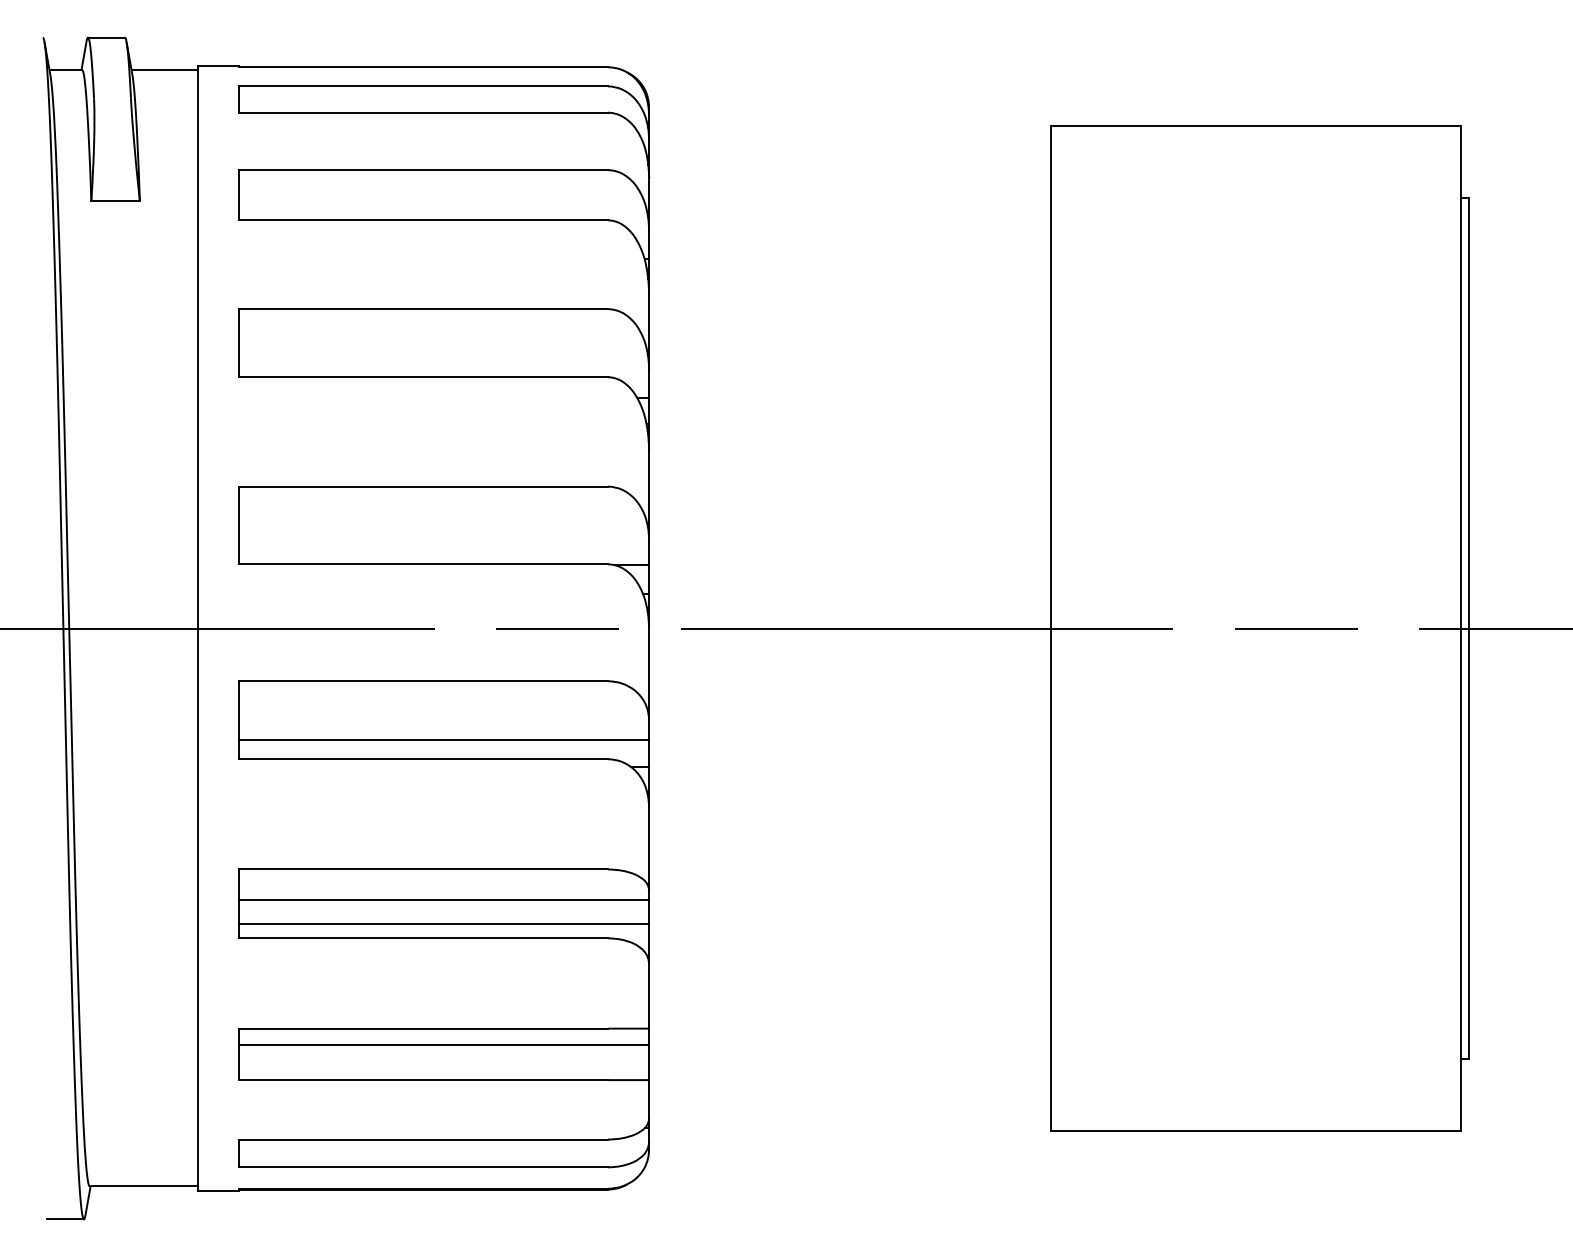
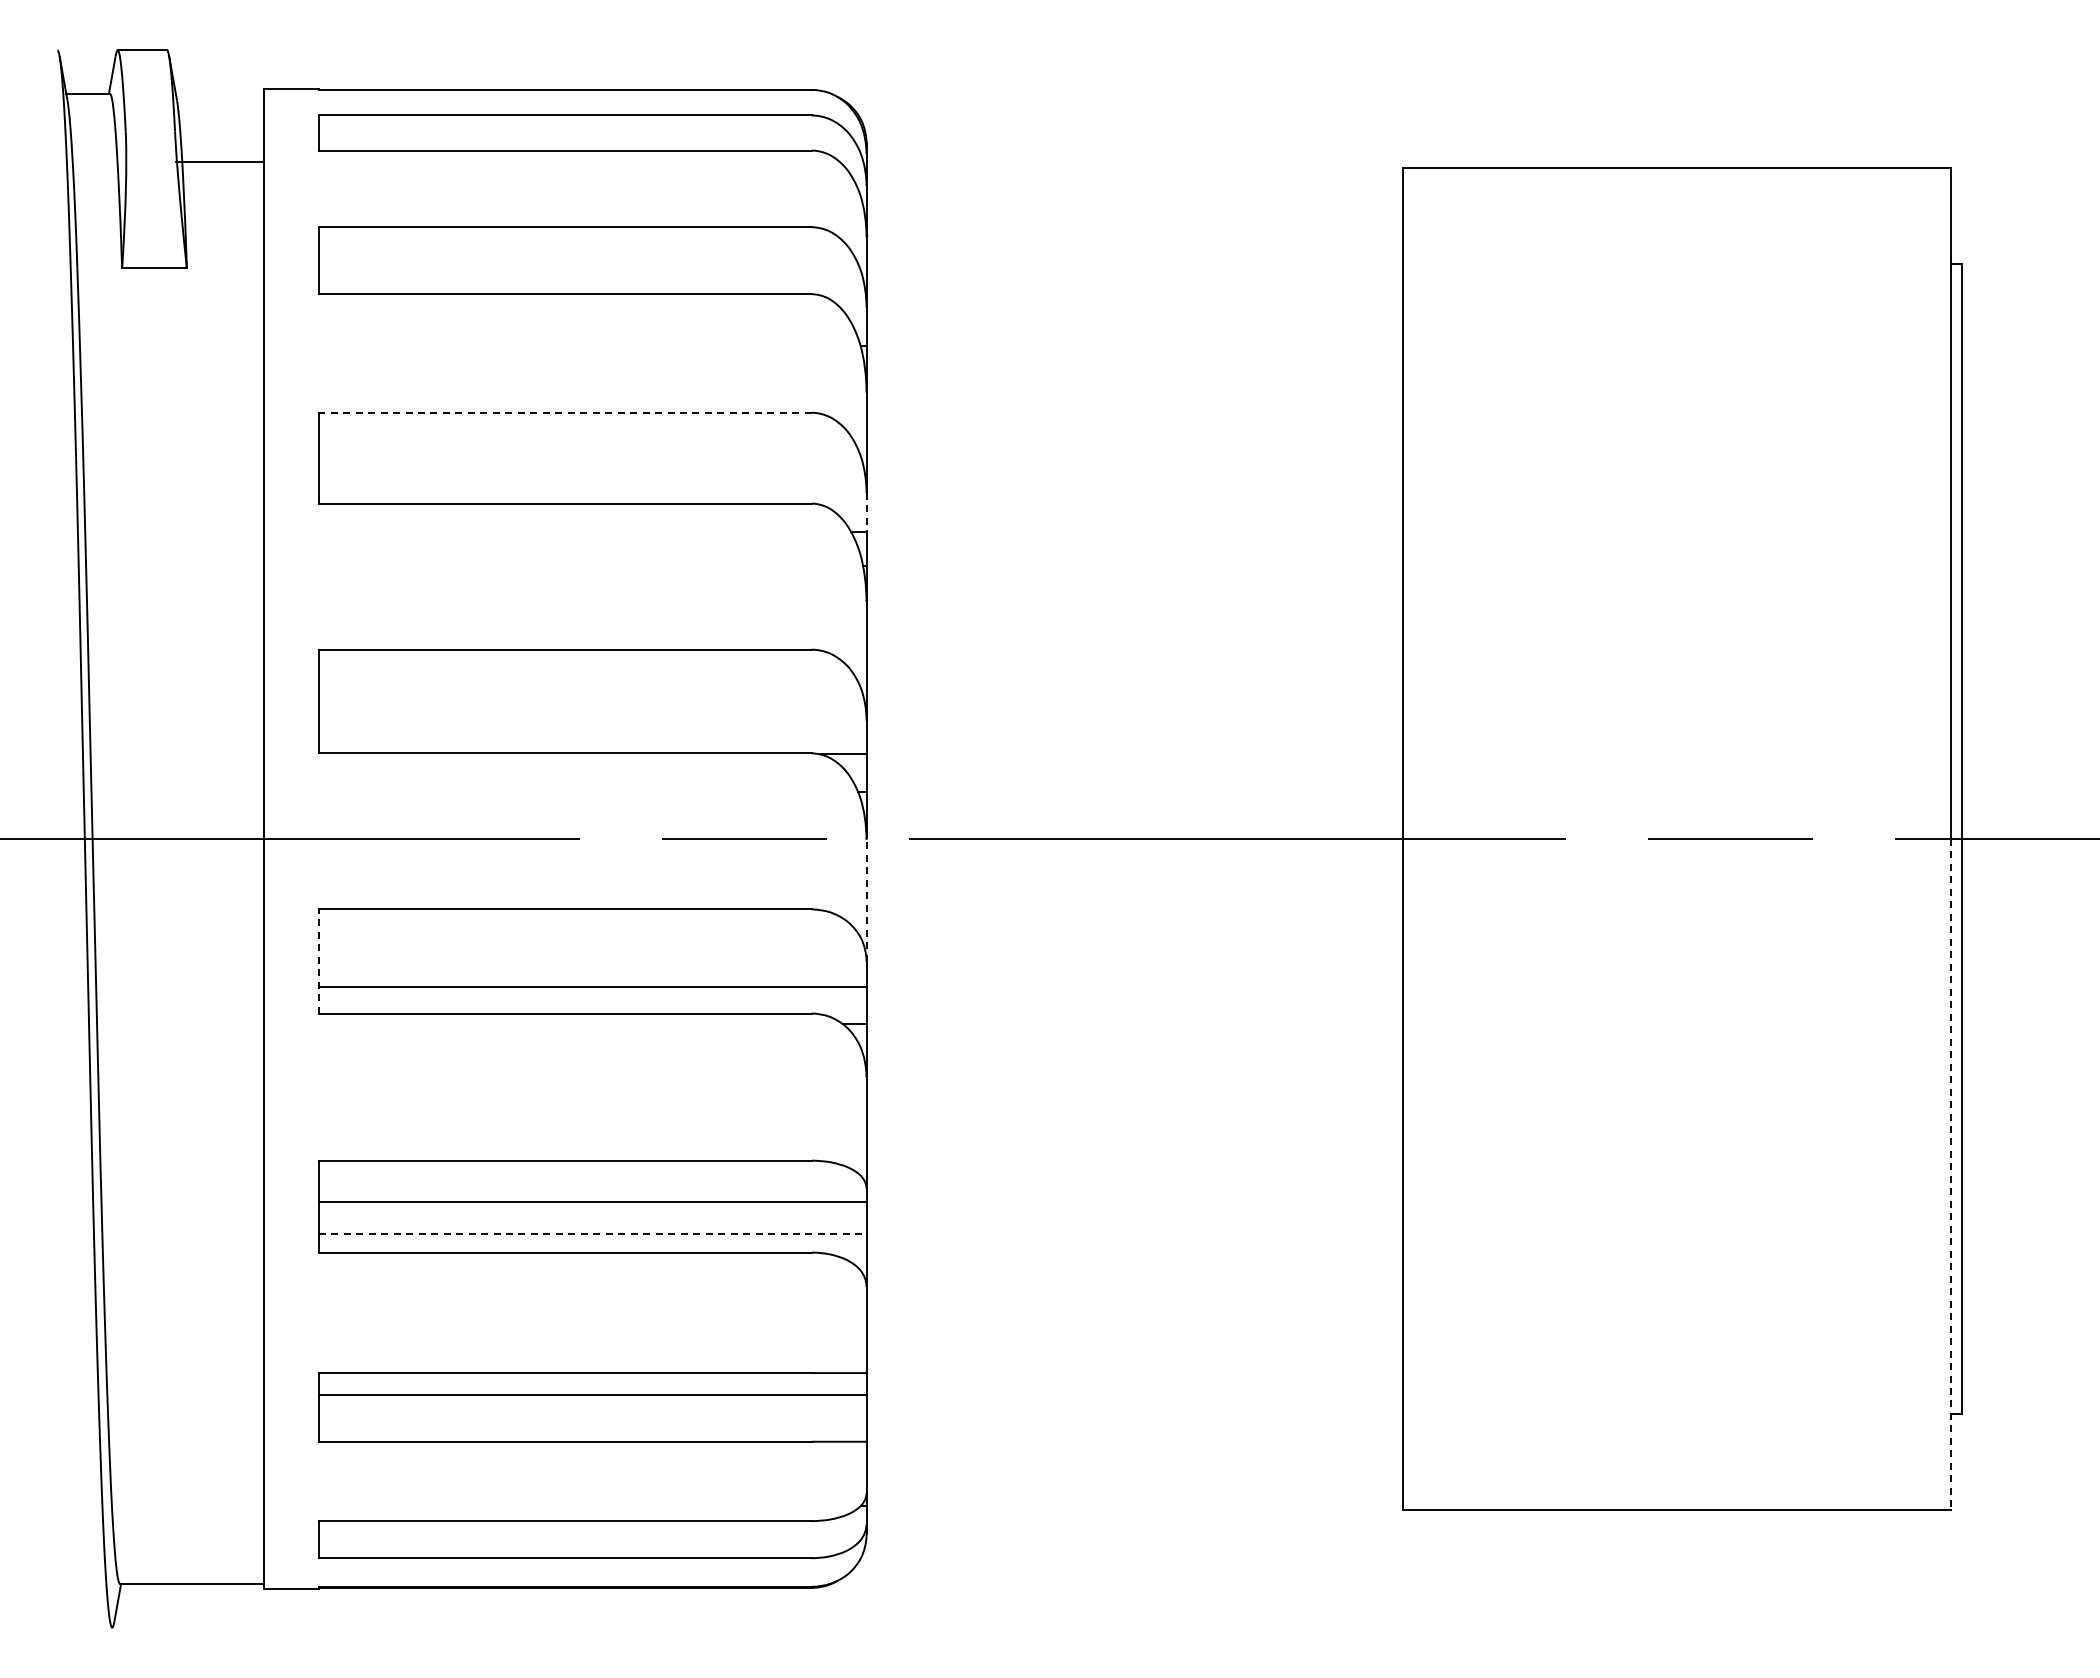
line: (164, 70) -> (219, 162), moved
line: (422, 308) -> (564, 412), solid -> dashed
line: (649, 383) -> (866, 512), solid -> dashed
line: (649, 674) -> (866, 900), solid -> dashed
line: (238, 720) -> (318, 961), solid -> dashed
line: (1461, 879) -> (1950, 1174), solid -> dashed
line: (443, 924) -> (592, 1233), solid -> dashed
line: (65, 1219) -> (87, 1627), removed

